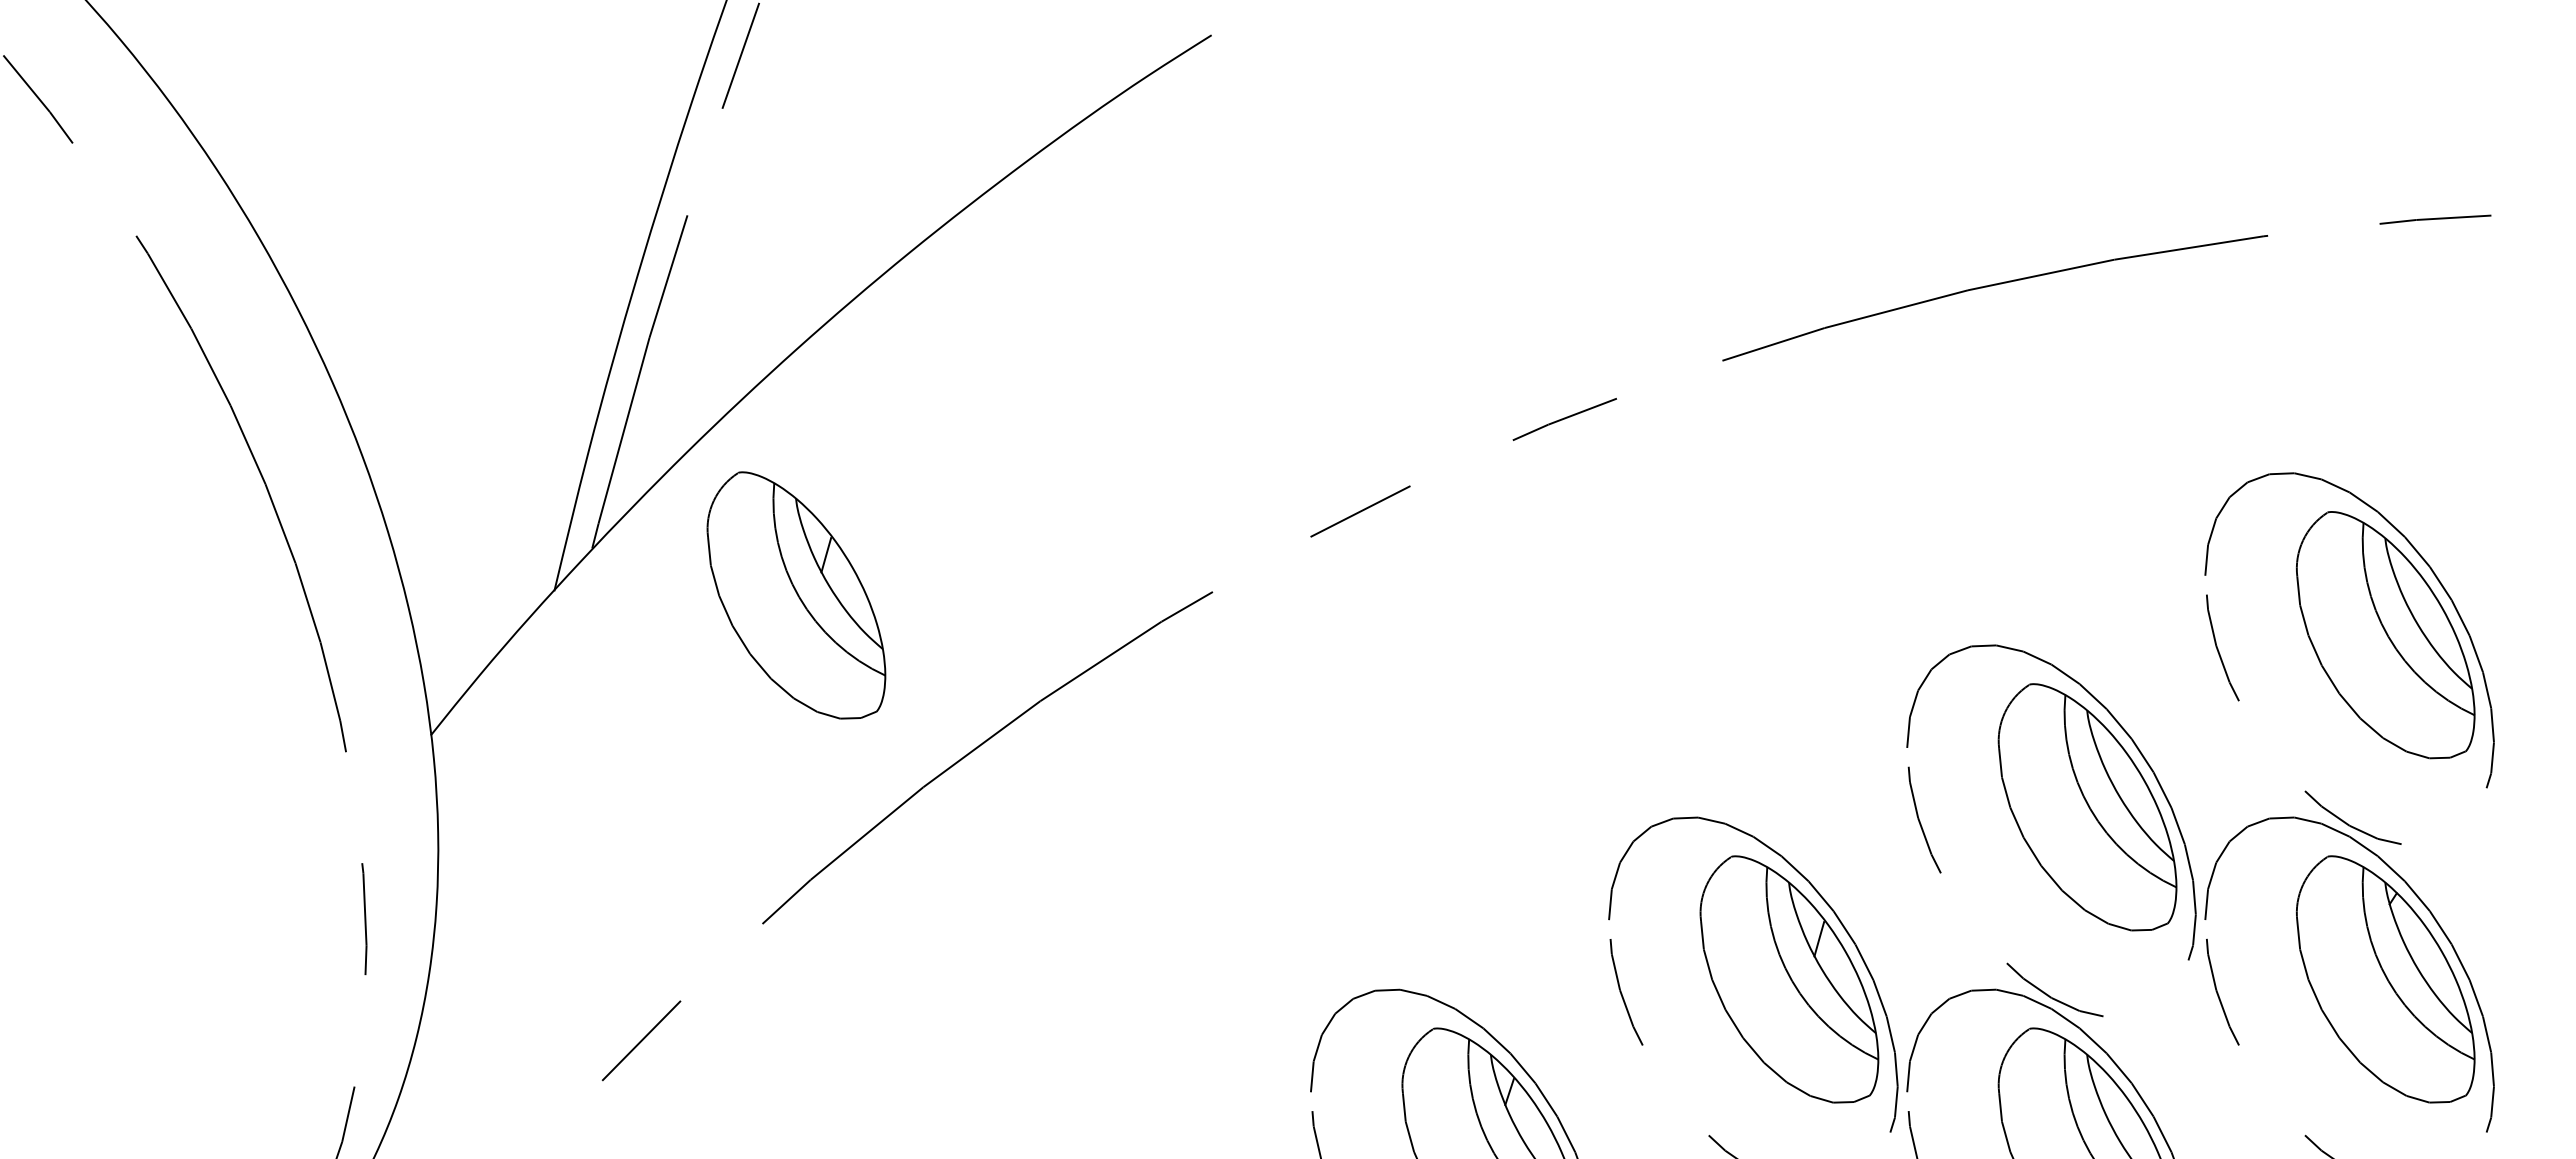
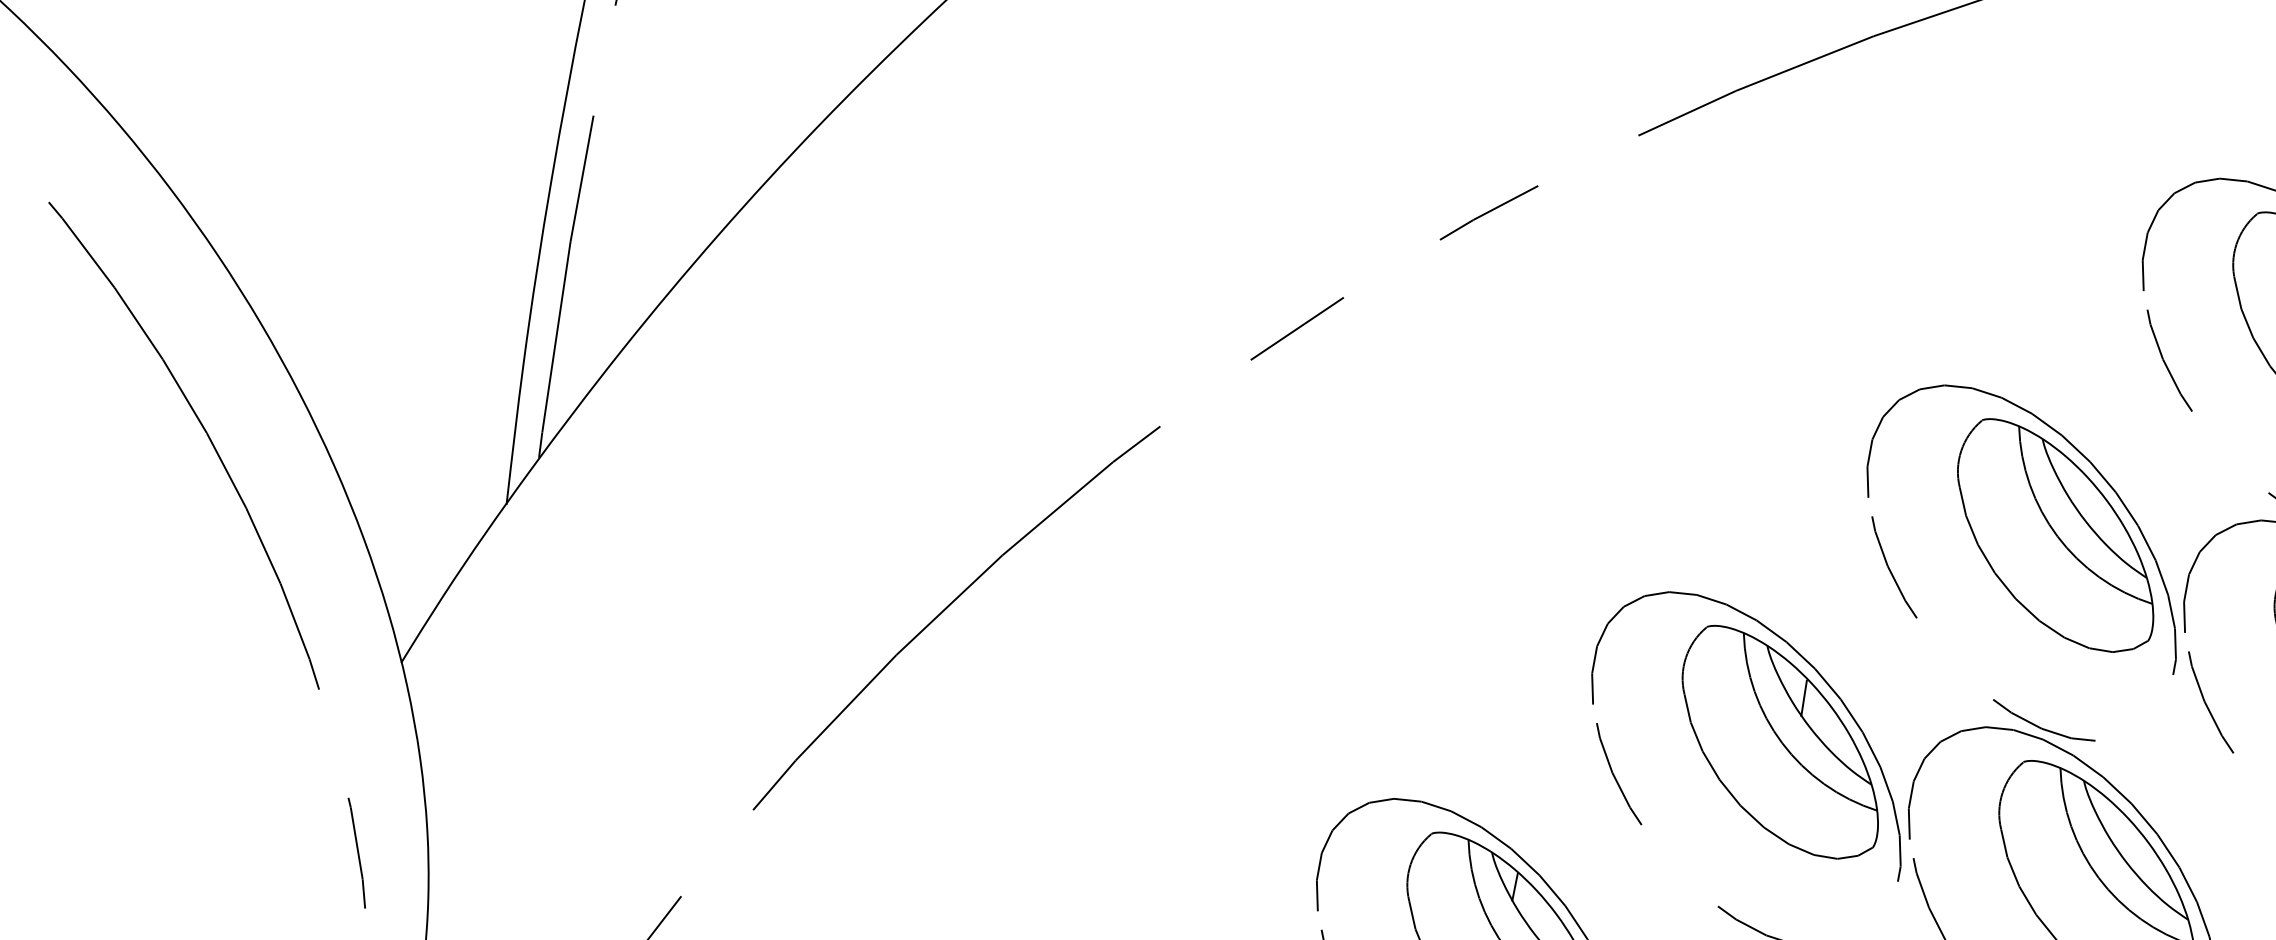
part: (796, 595) -> (747, 479), removed

